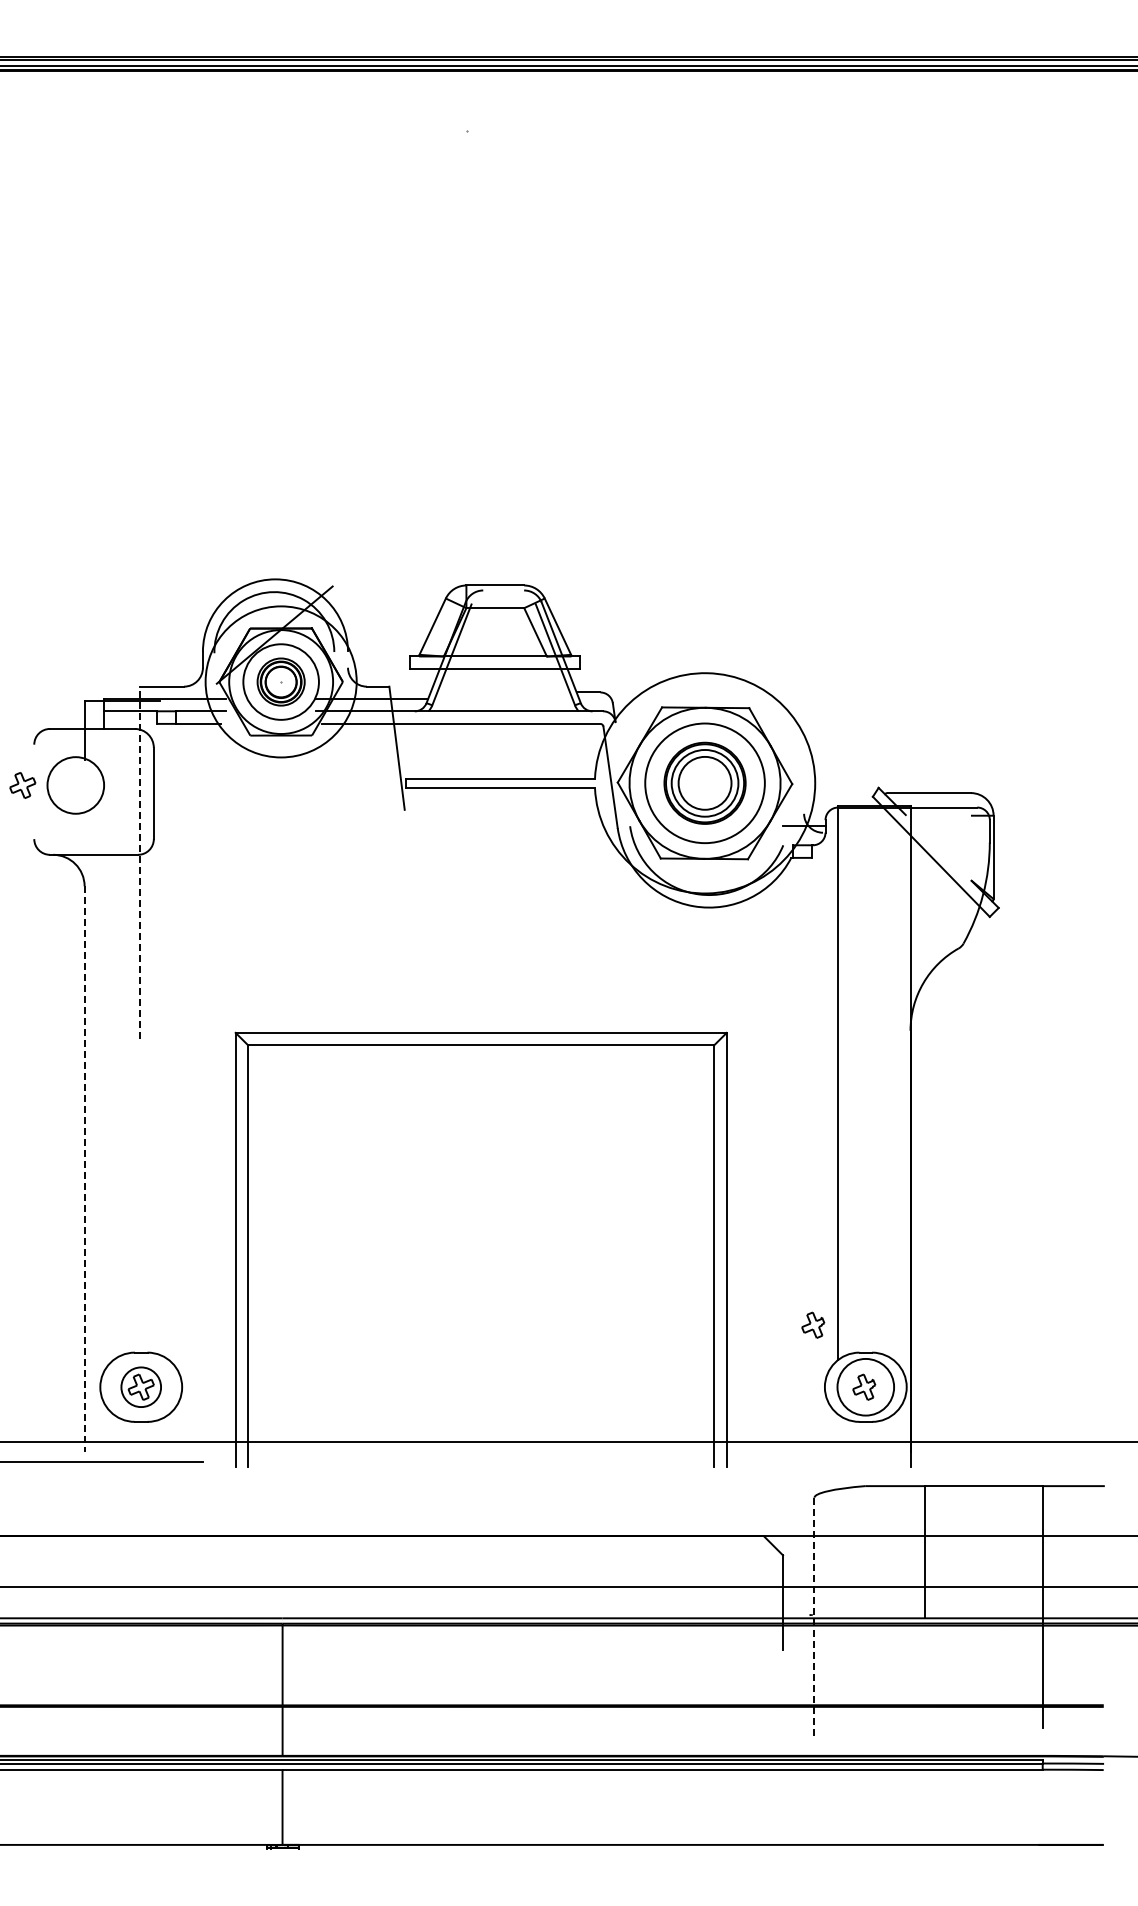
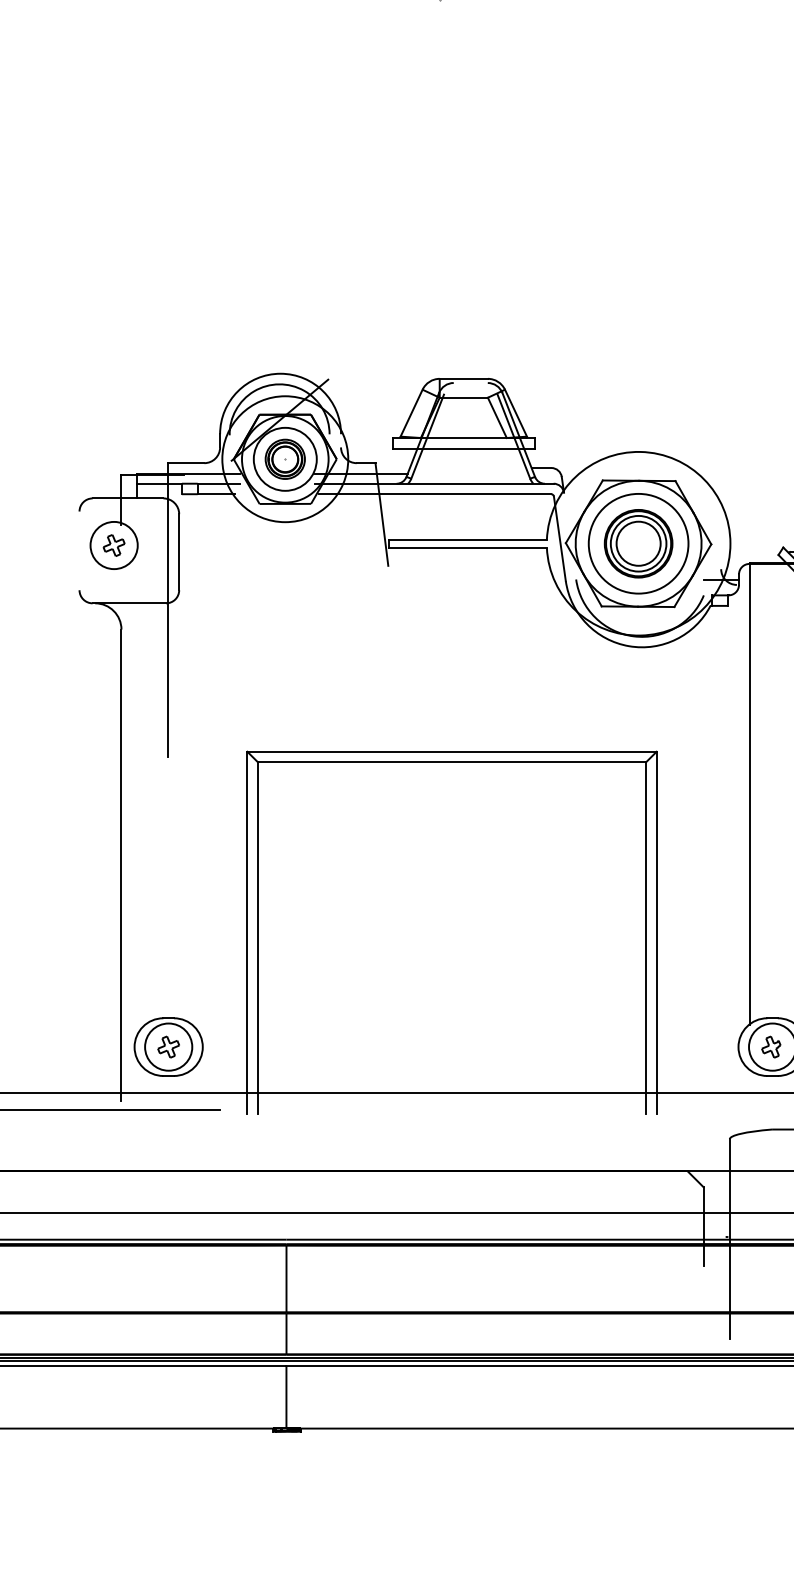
part: (22, 785) -> (113, 545), moved
line: (140, 862) -> (168, 609), dashed -> solid
line: (84, 1168) -> (121, 864), dashed -> solid
part: (813, 1324) -> (729, 994), removed
circle: (140, 1386) -> (168, 1046), size x1.43
line: (814, 1617) -> (729, 1239), dashed -> solid

